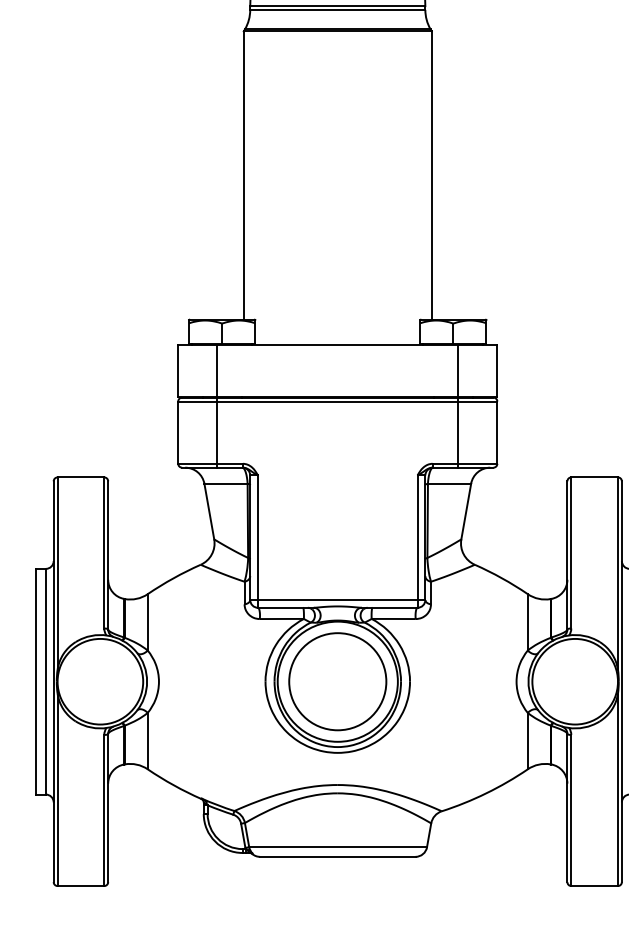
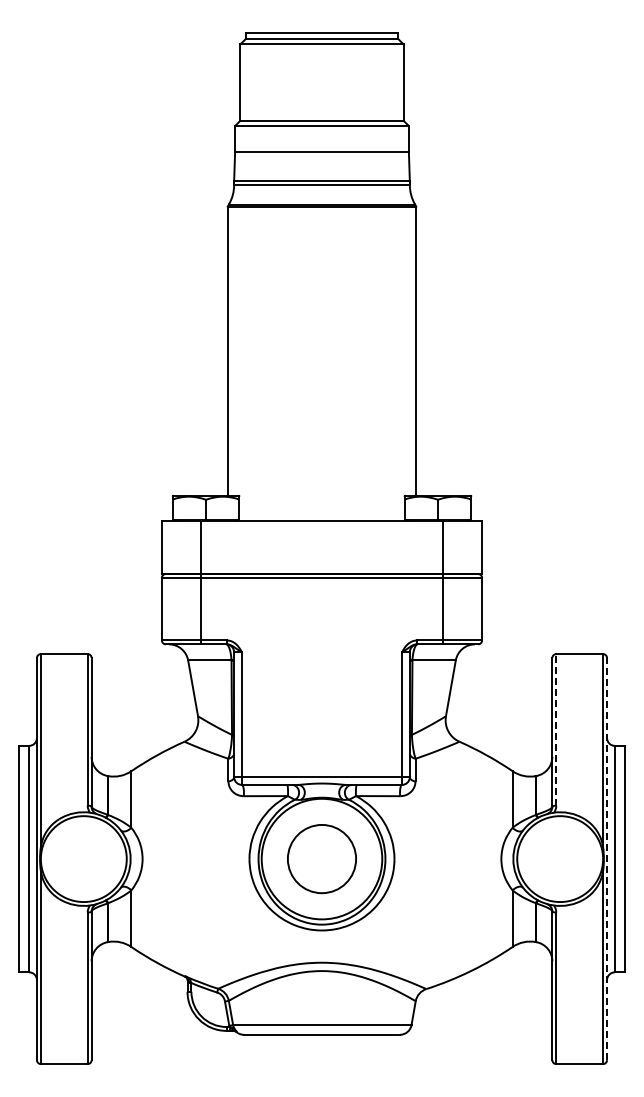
line: (571, 552) -> (556, 729), solid -> dashed
circle: (337, 681) -> (321, 858), size x0.7
line: (622, 681) -> (607, 858), solid -> dashed

